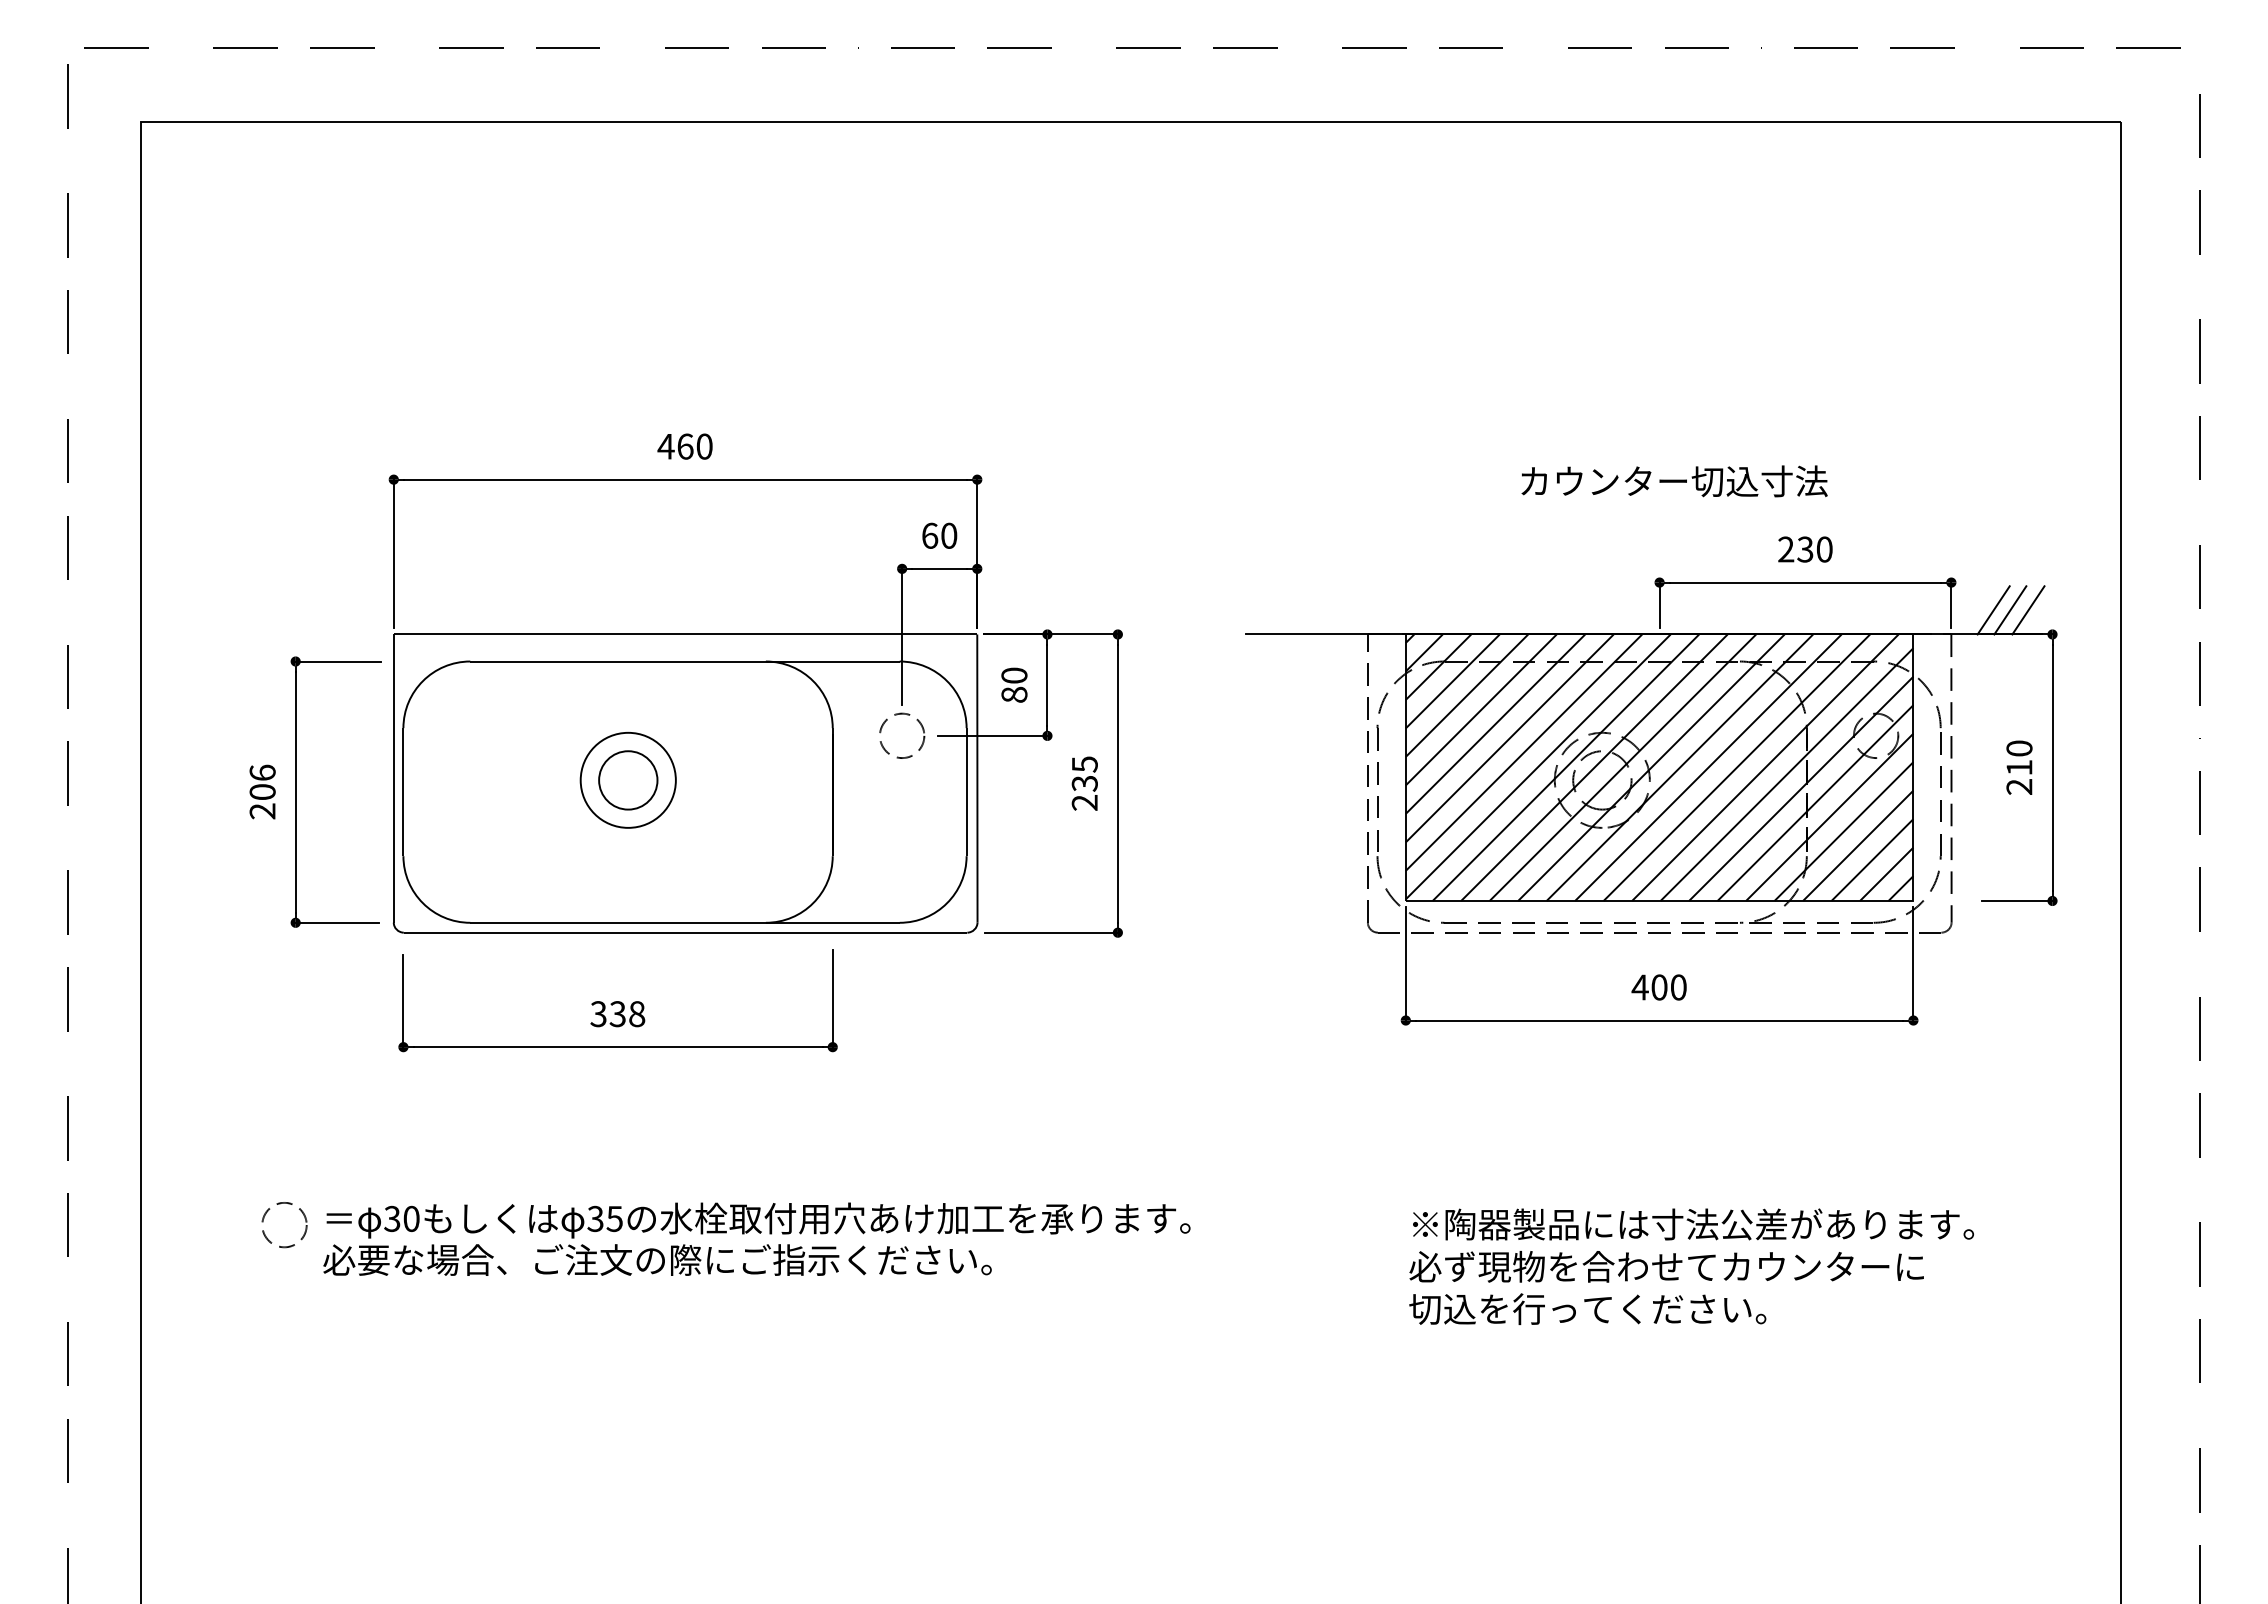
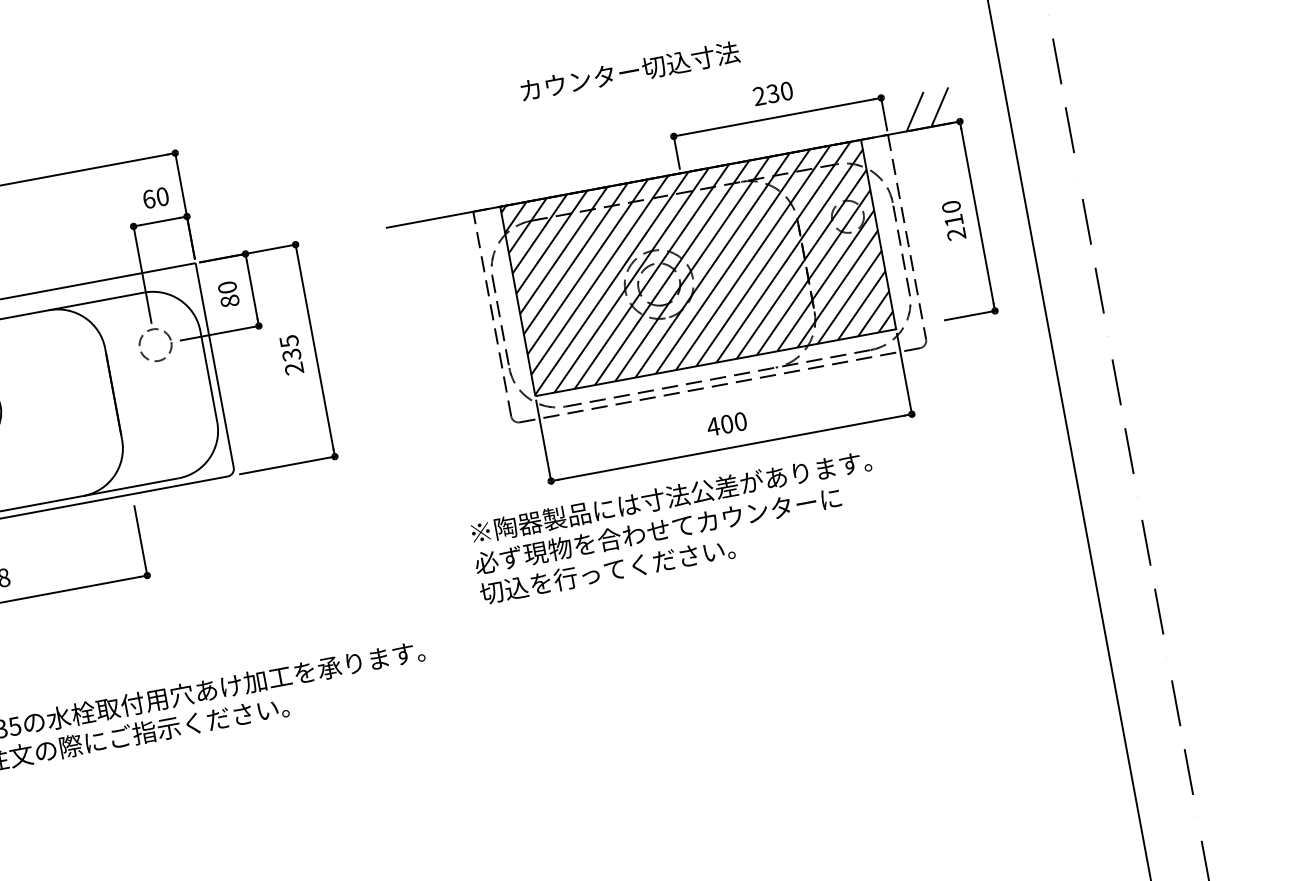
text: (1674, 481) -> (630, 71), moved
line: (2010, 610) -> (926, 110), removed
text: (1691, 1266) -> (675, 527), moved

